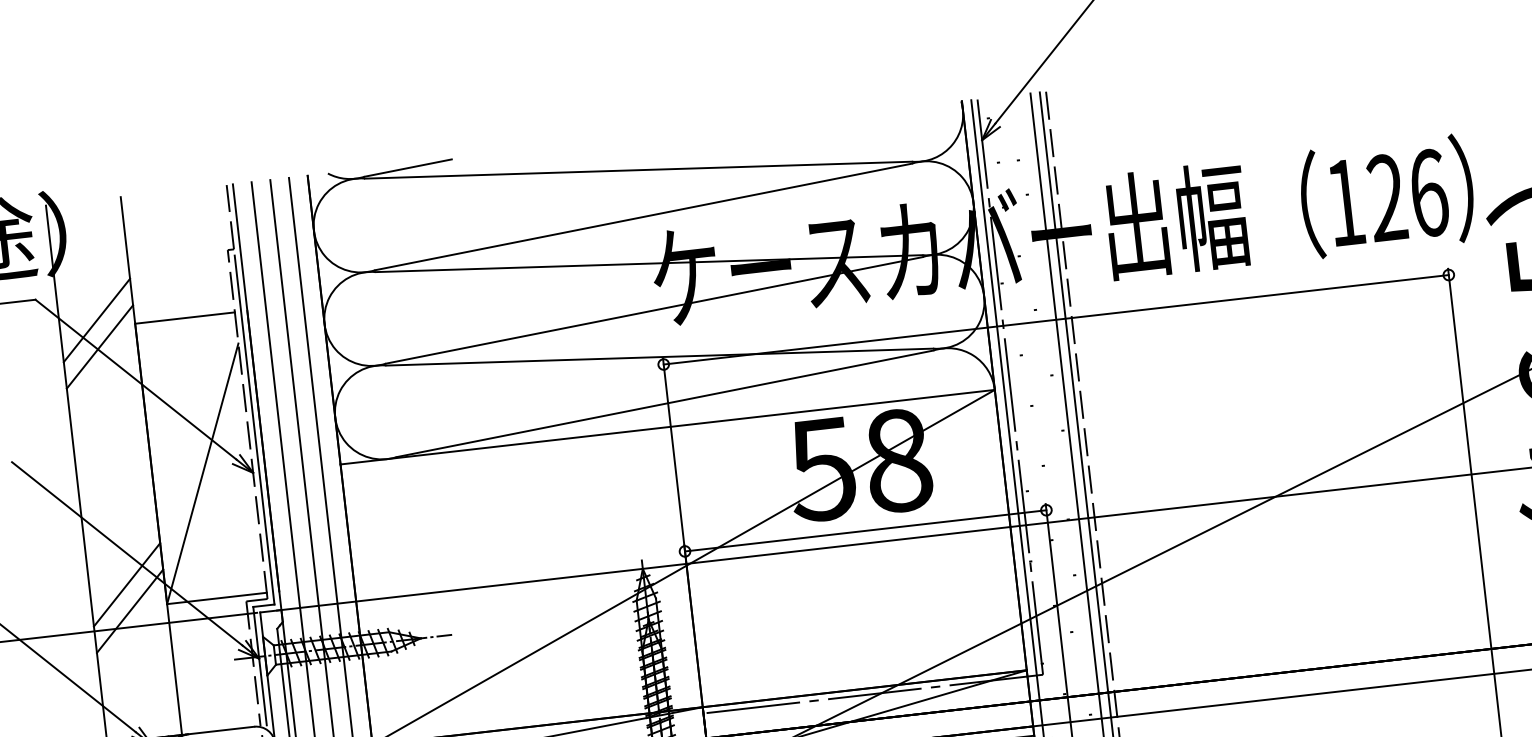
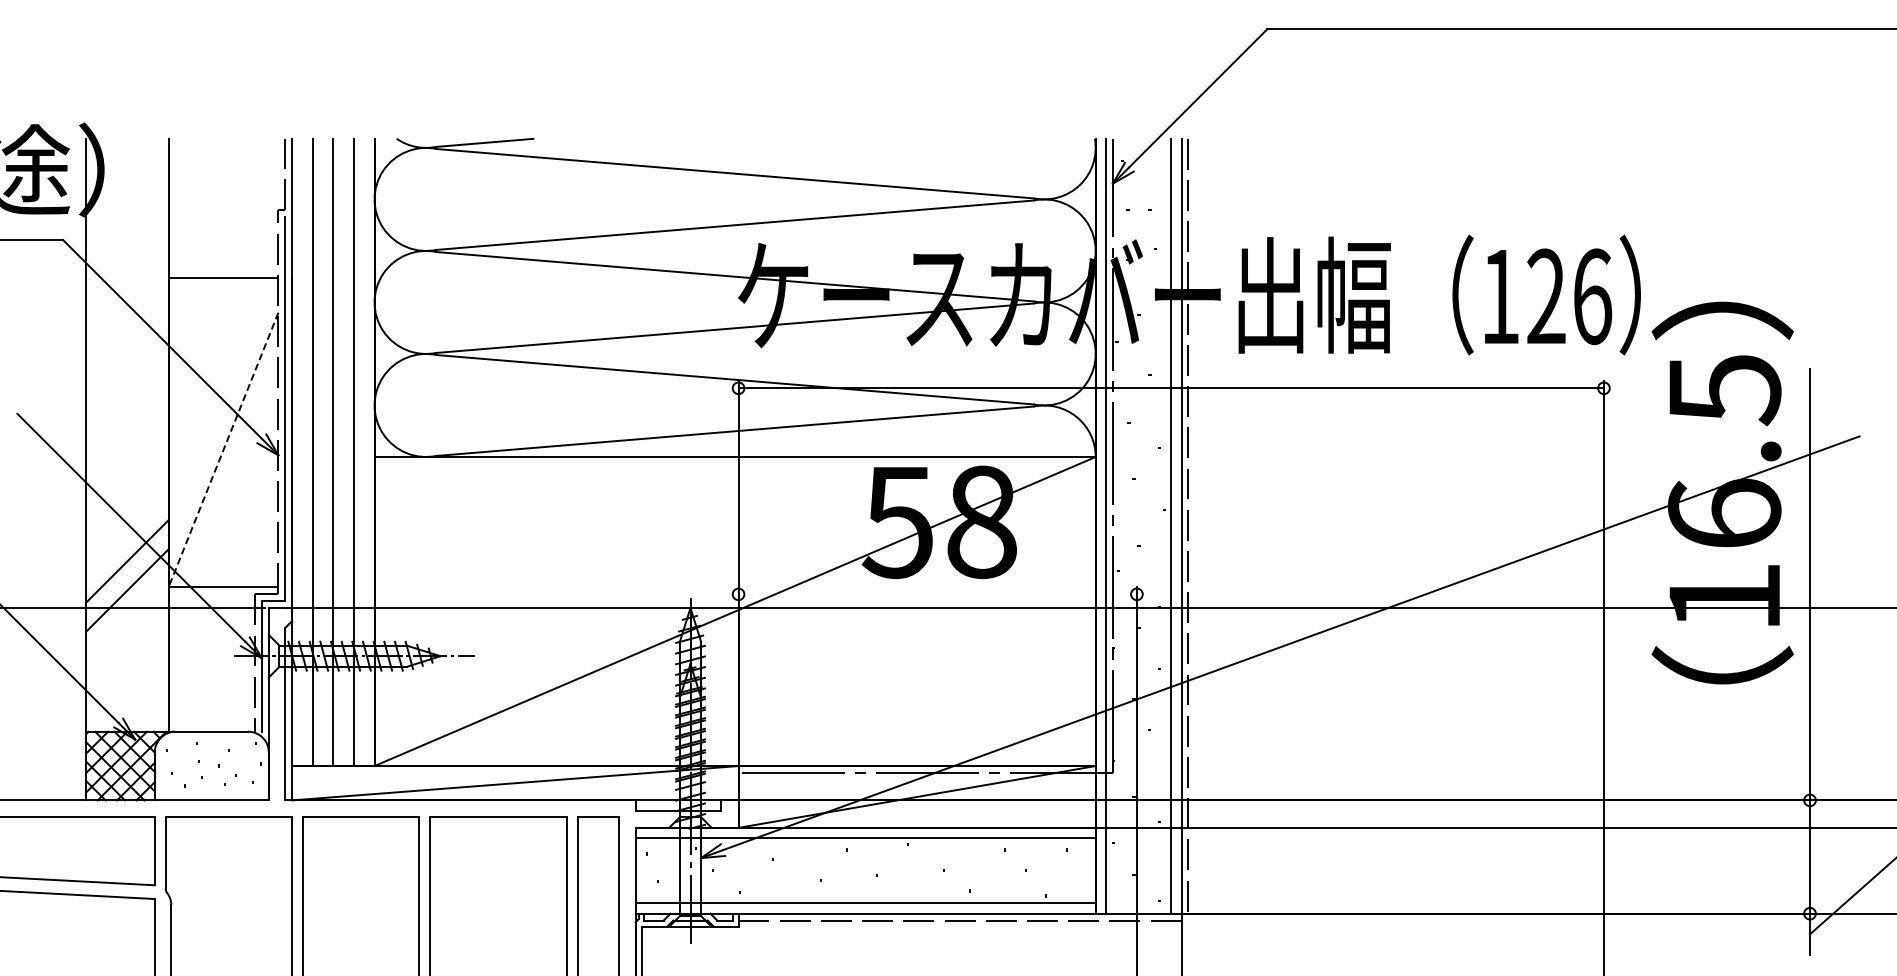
line: (97, 319) -> (127, 269), removed
line: (100, 347) -> (127, 299), removed
line: (202, 474) -> (223, 450), solid -> dashed
line: (865, 531) -> (937, 594), removed

